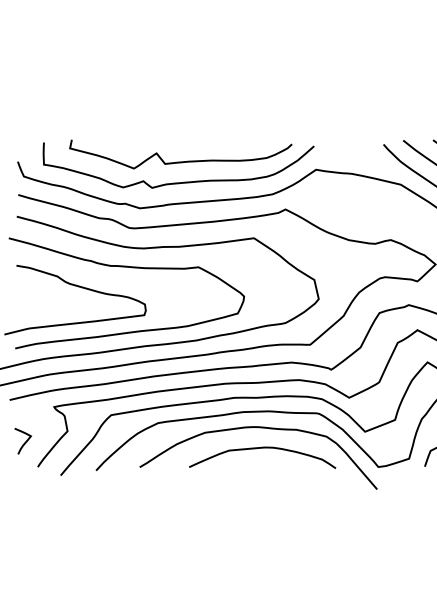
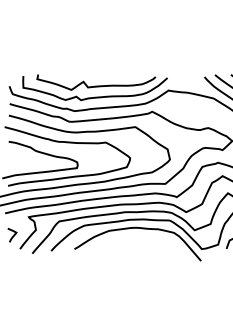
curve: (261, 448) -> (139, 239), removed

